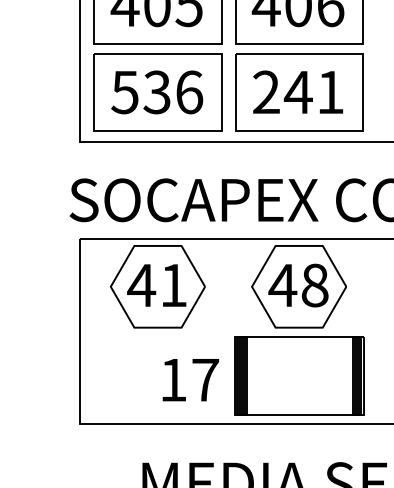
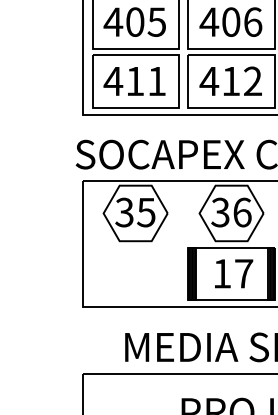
text: (297, 91) -> (230, 80), 241 -> 412
text: (156, 92) -> (134, 81), 536 -> 411
text: (156, 285) -> (134, 212), 41 -> 35
text: (297, 285) -> (230, 212), 48 -> 36
text: (191, 379) -> (234, 273), moved

